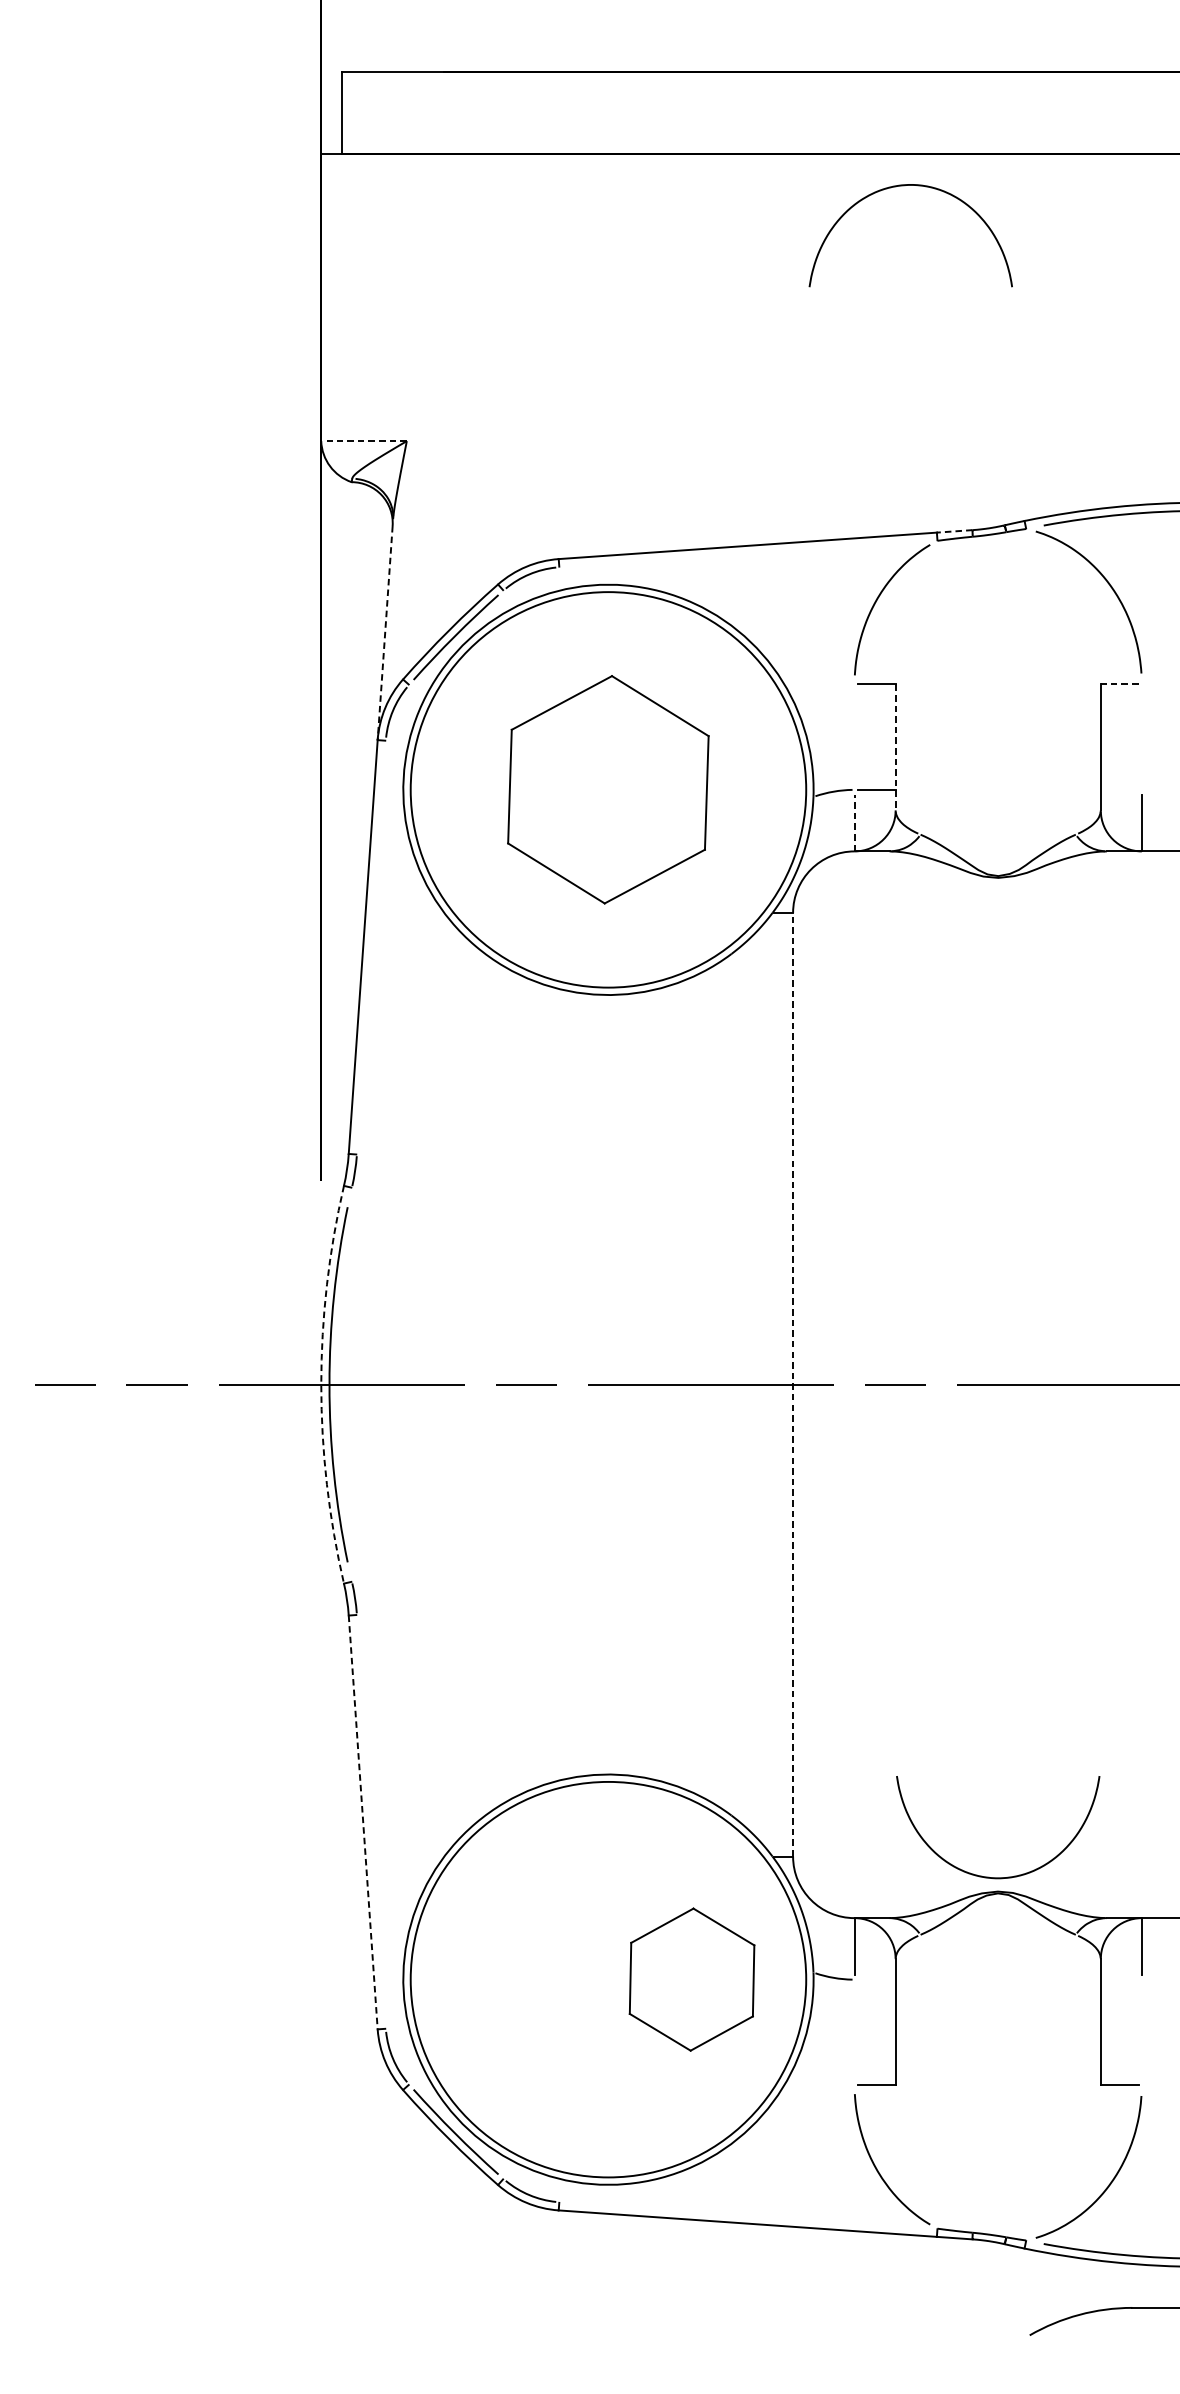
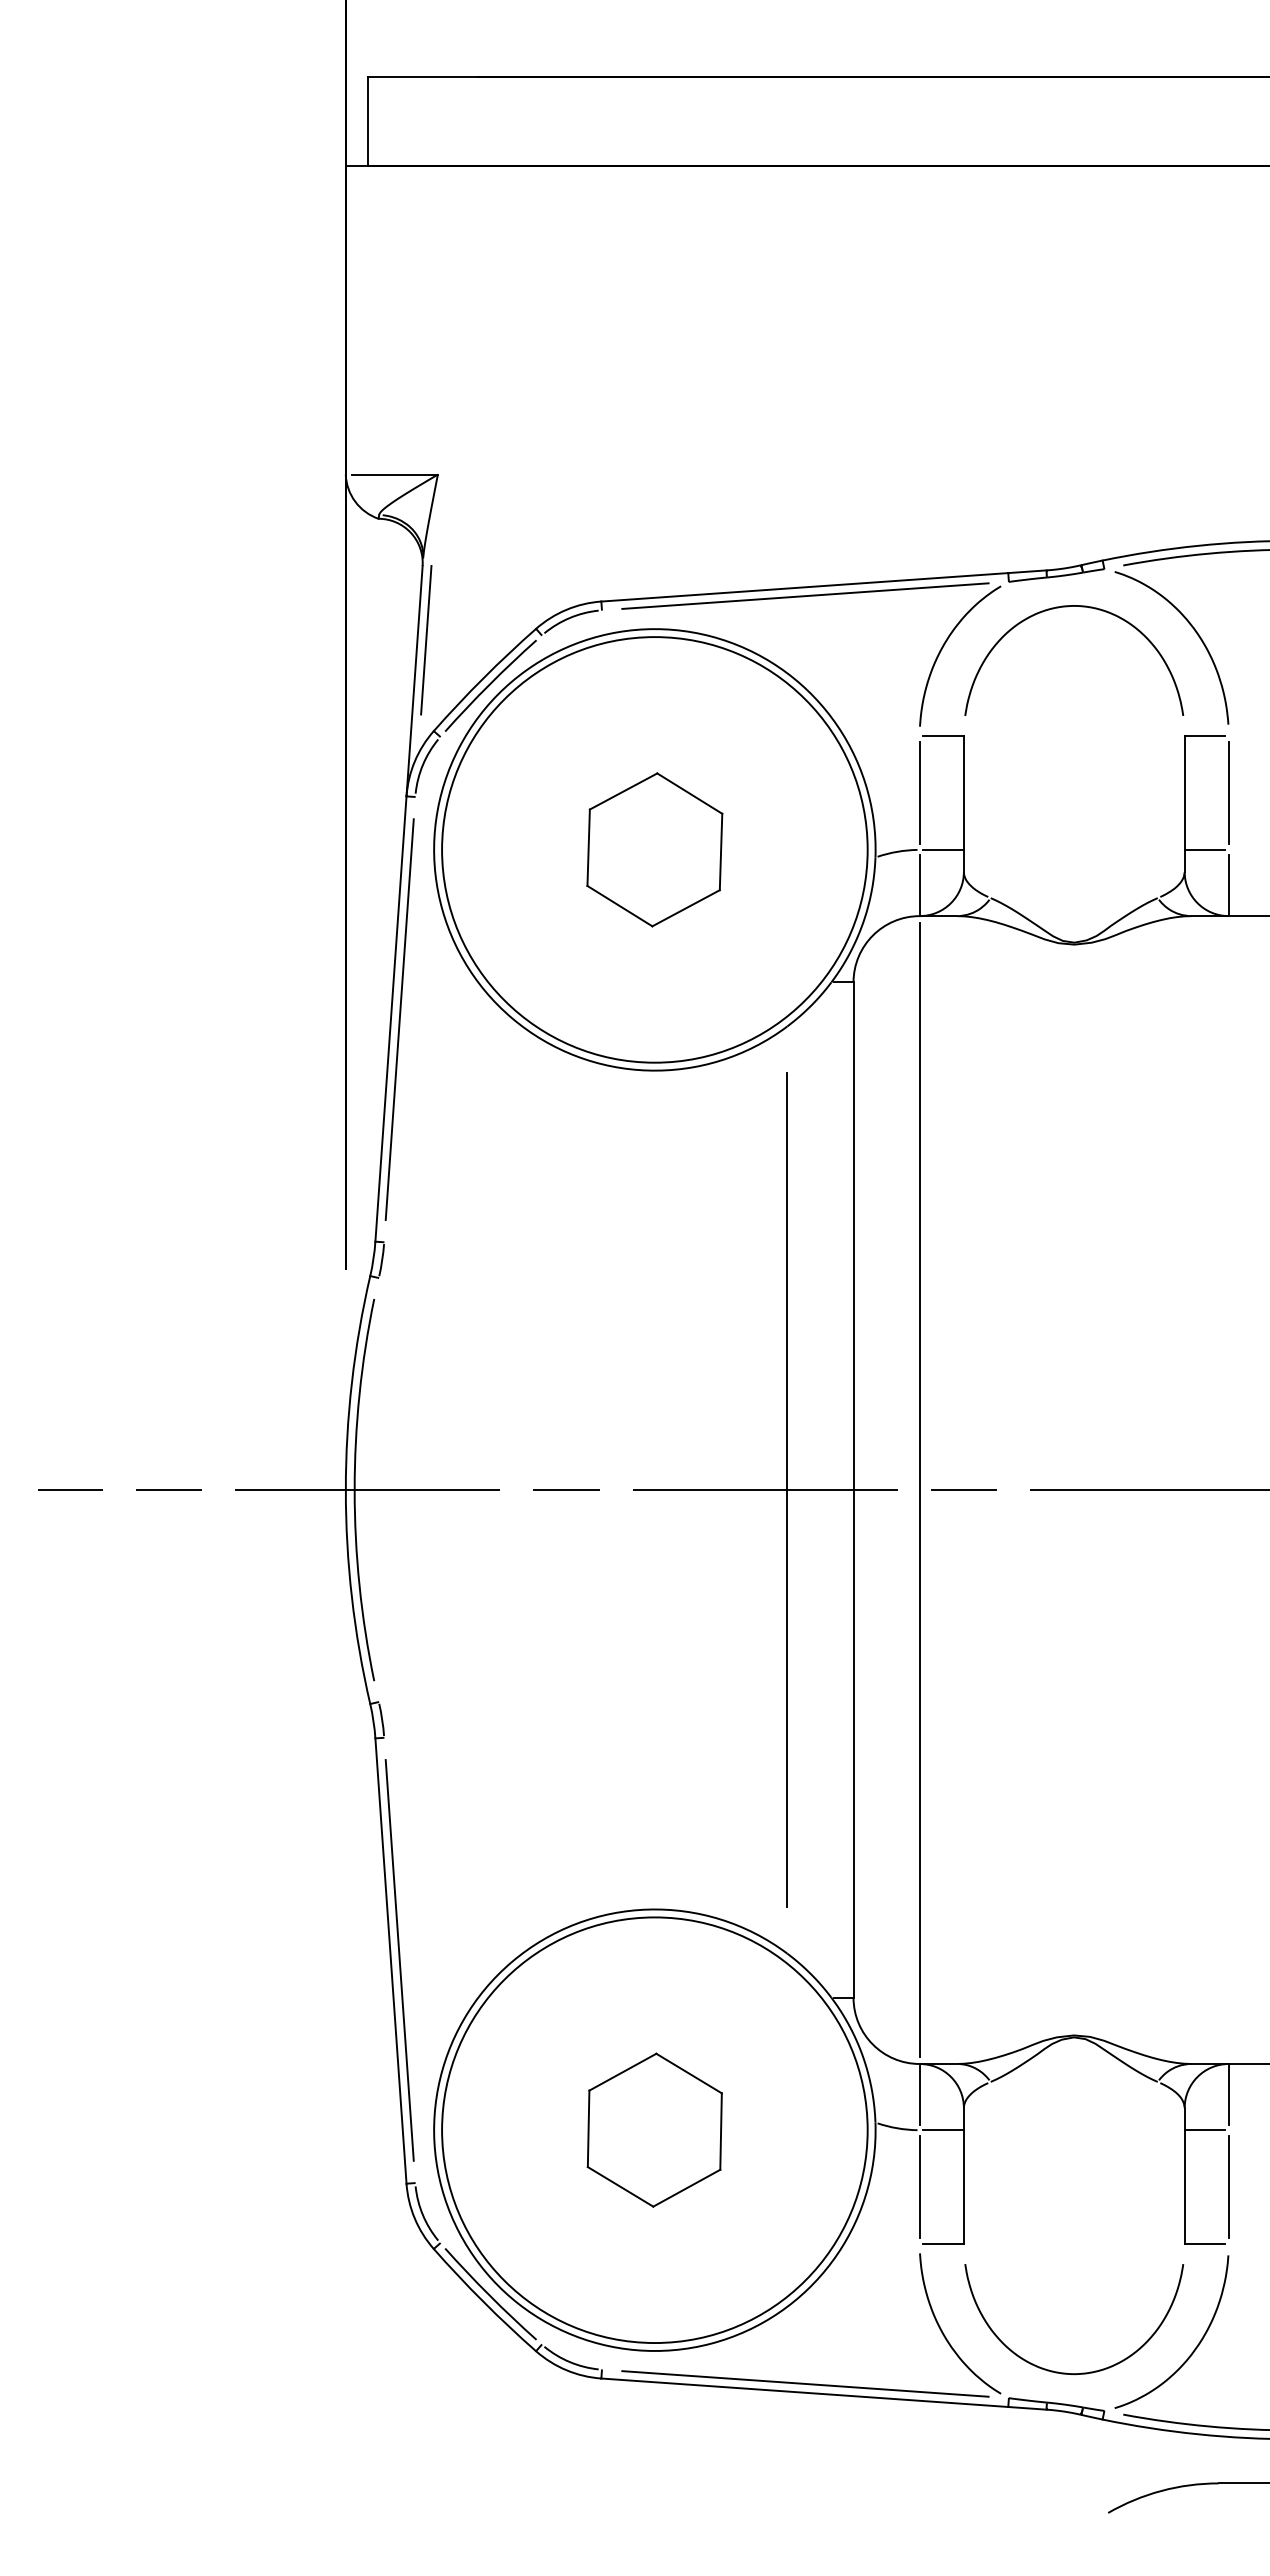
curve: (904, 186) -> (1067, 607), moved
line: (367, 441) -> (395, 474), dashed -> solid
line: (953, 531) -> (1026, 571), dashed -> solid
line: (748, 553) -> (805, 595), added
line: (396, 594) -> (426, 639), added
line: (385, 633) -> (414, 681), dashed -> solid
line: (1119, 684) -> (1204, 736), dashed -> solid
line: (854, 737) -> (919, 793), added
line: (1141, 737) -> (1228, 793), added
line: (895, 747) -> (963, 804), dashed -> solid
part: (608, 789) -> (654, 849), size x0.62
line: (1119, 789) -> (1204, 849), added
line: (854, 822) -> (919, 884), dashed -> solid
line: (371, 947) -> (399, 1019), added
line: (731, 1384) -> (787, 1489), added
line: (854, 1384) -> (919, 1489), added
arc: (320, 1385) -> (345, 1490), dashed -> solid
line: (793, 1385) -> (853, 1490), dashed -> solid
line: (371, 1821) -> (399, 1960), added
line: (363, 1822) -> (391, 1961), dashed -> solid
curve: (1004, 1876) -> (1081, 2372), moved
part: (691, 1979) -> (654, 2129), moved
line: (876, 1979) -> (943, 2130), added
line: (1119, 1979) -> (1204, 2130), added
line: (854, 2031) -> (919, 2186), added
line: (1141, 2031) -> (1228, 2186), added
line: (748, 2215) -> (805, 2383), added

